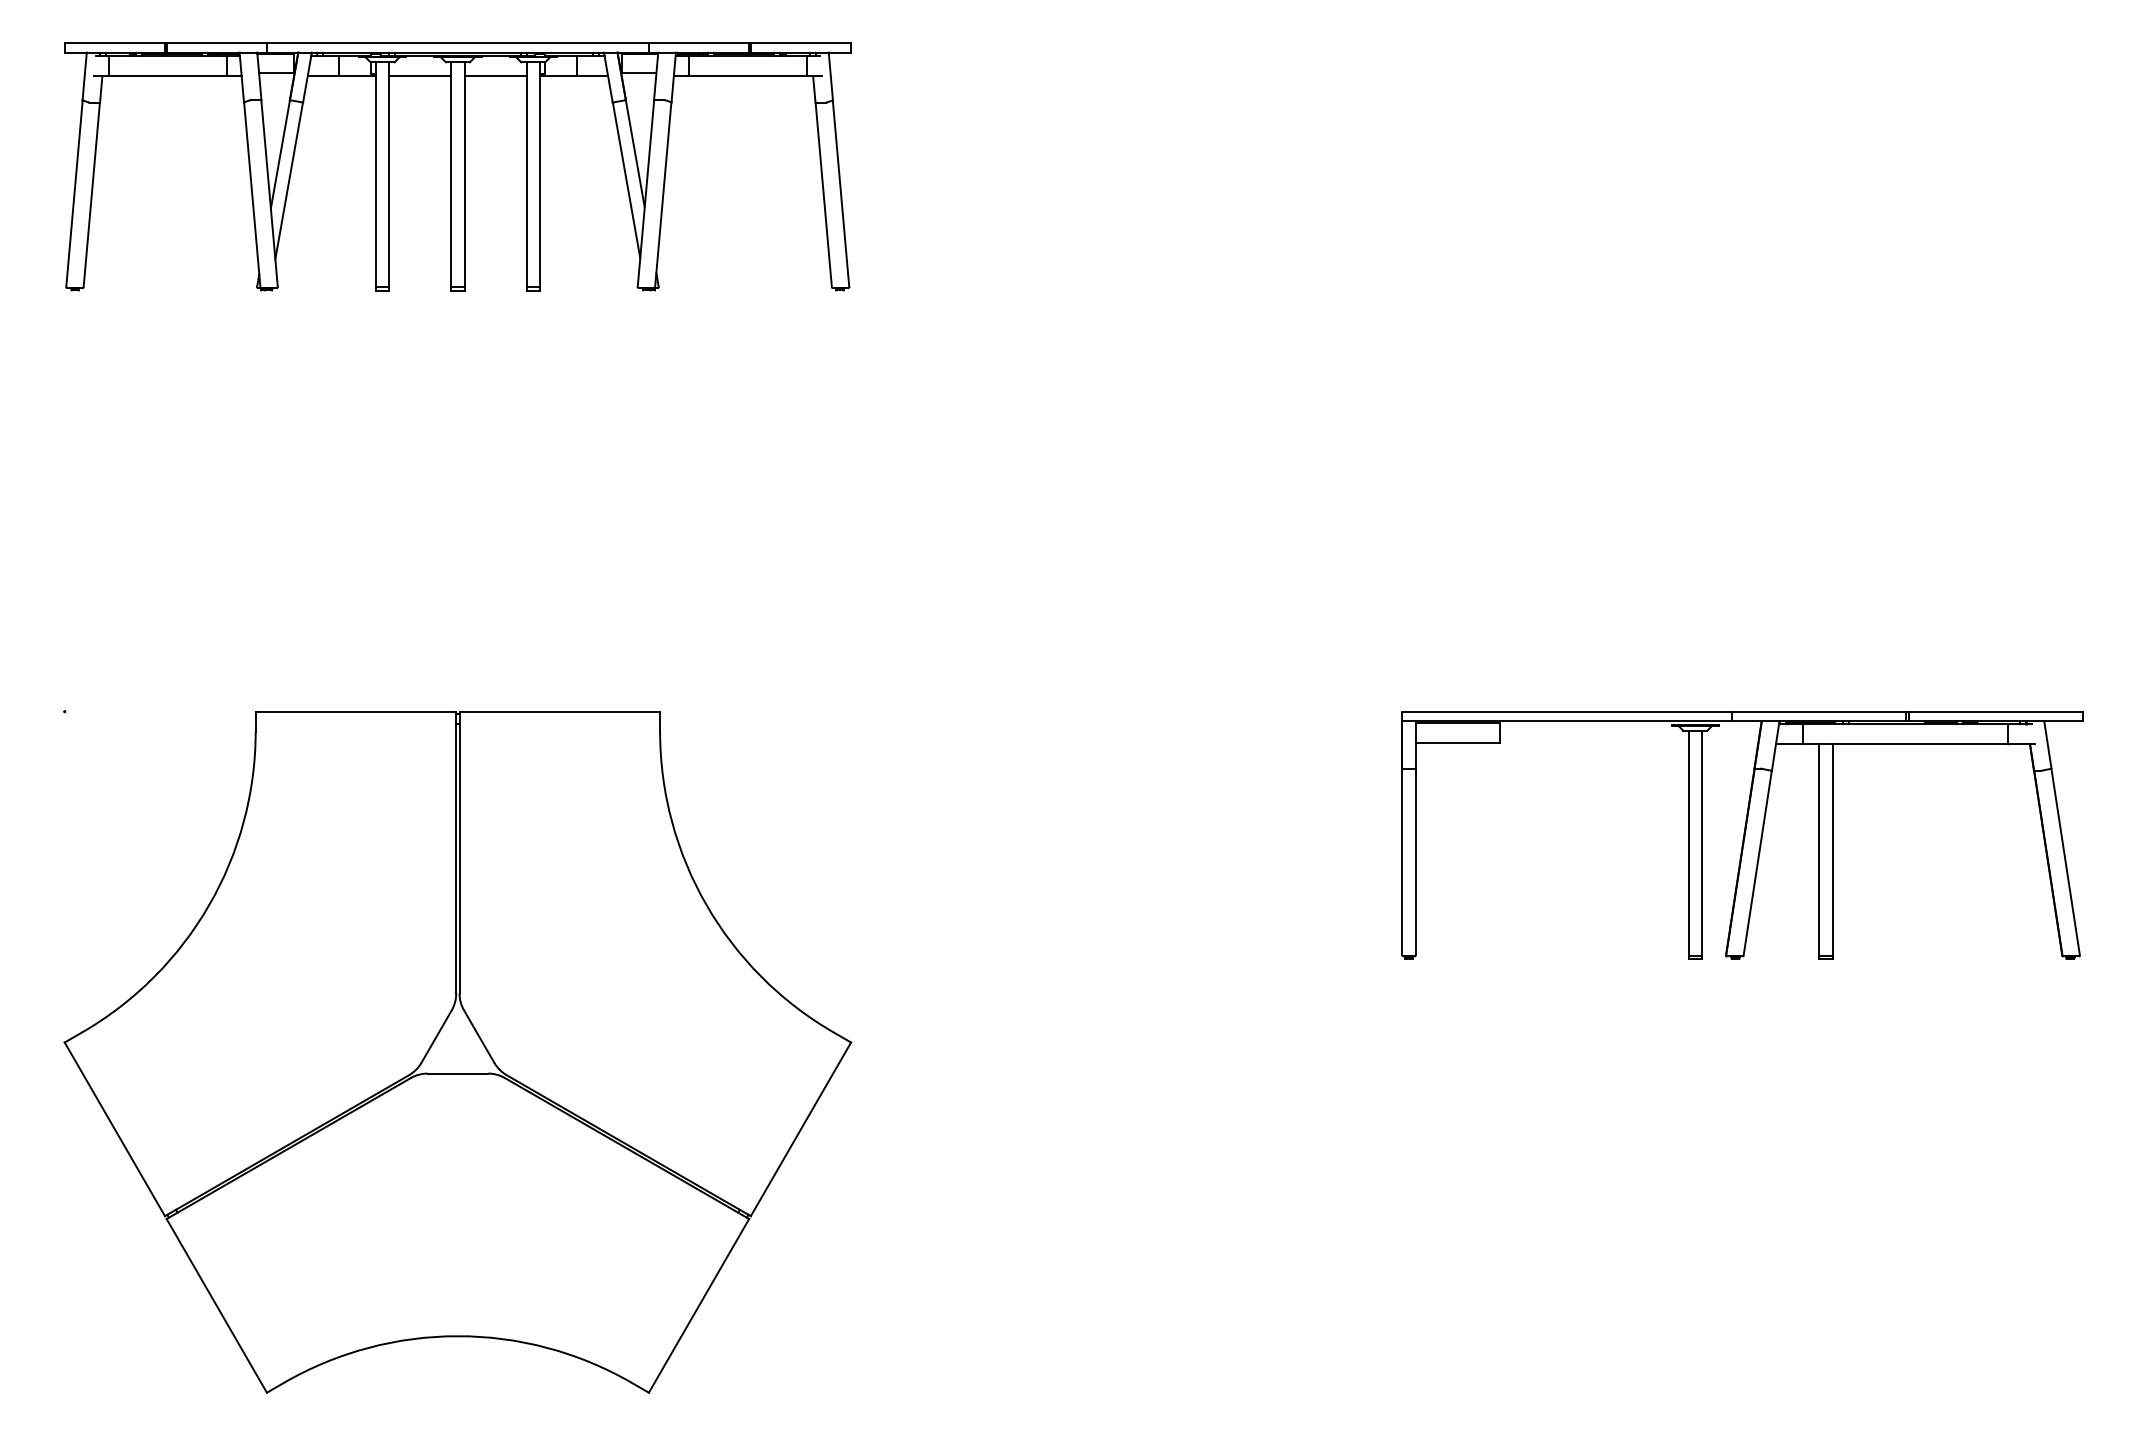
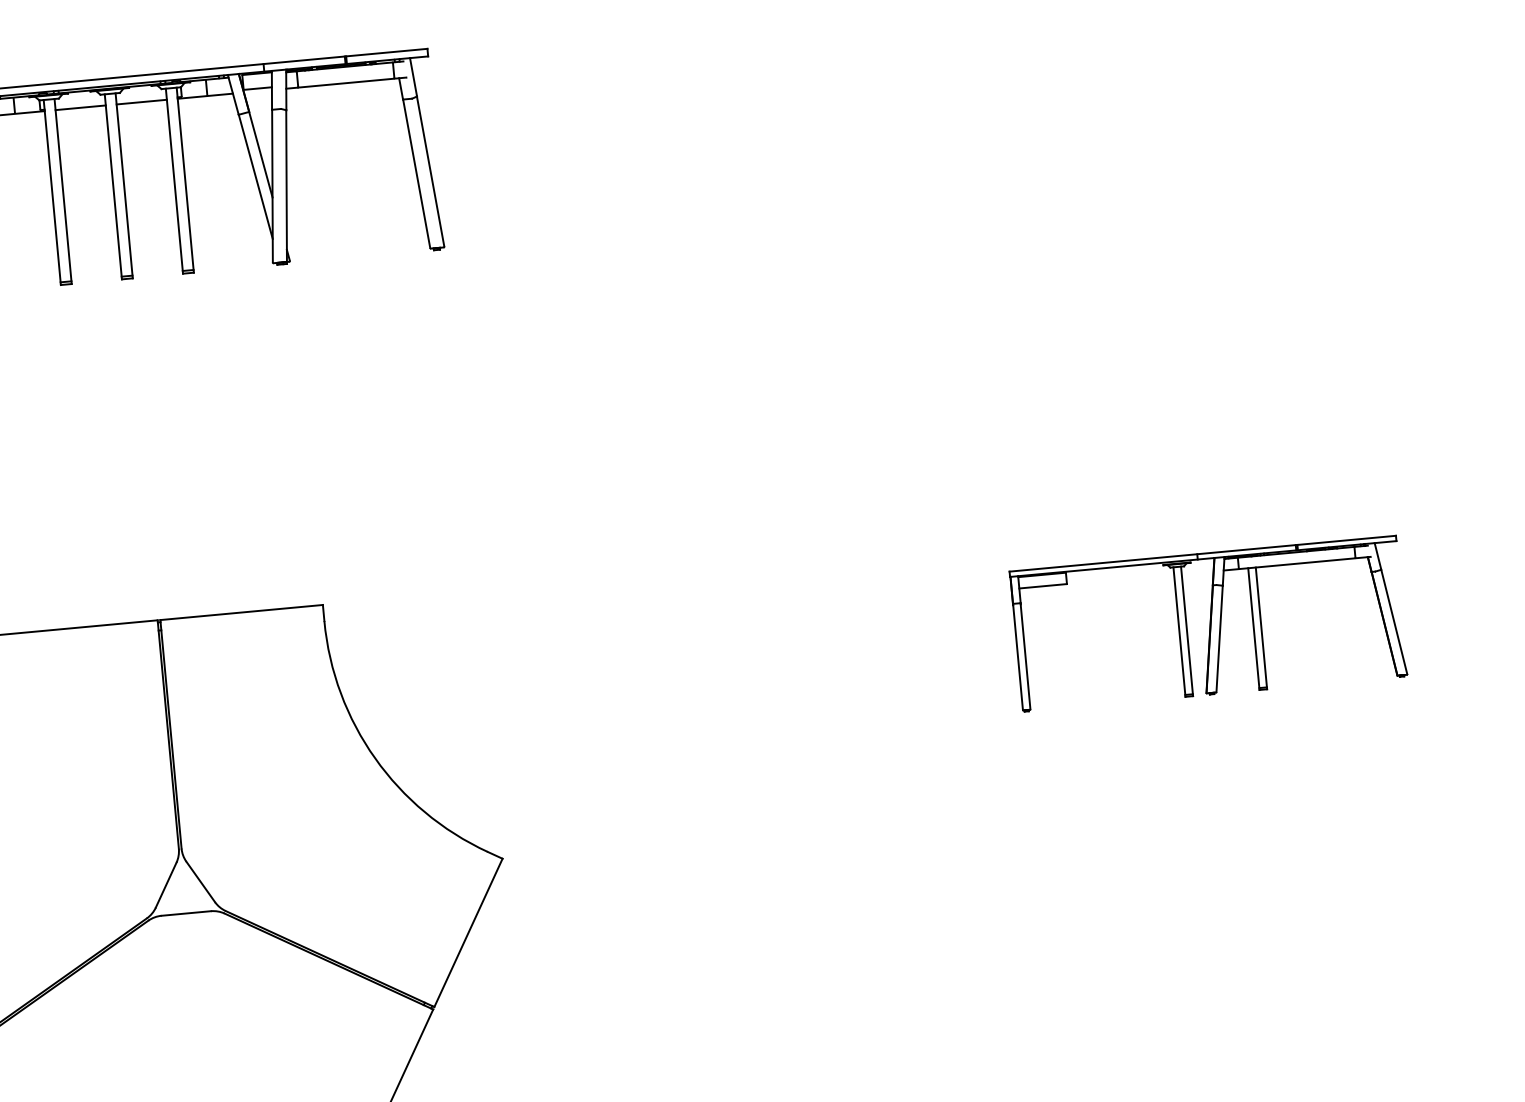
part: (1742, 835) -> (1209, 623), size x0.7

